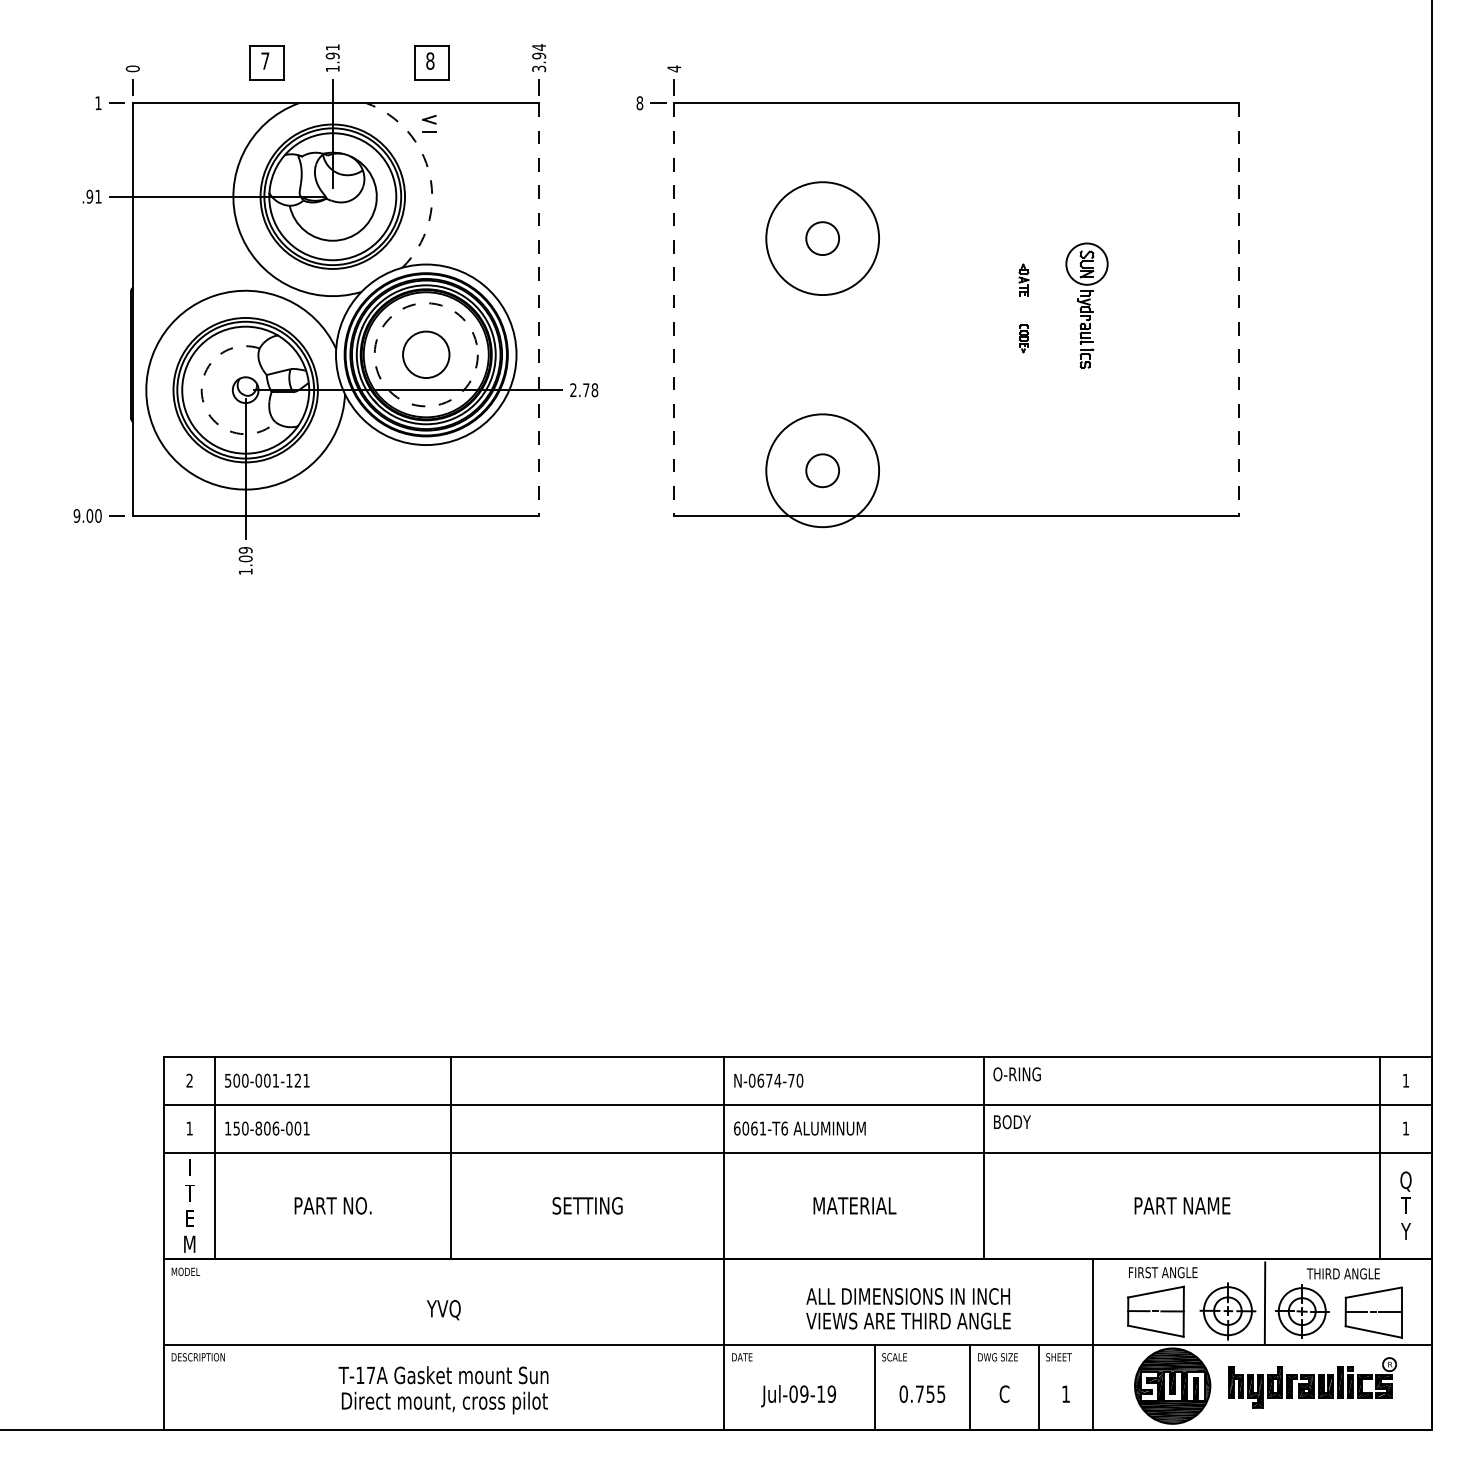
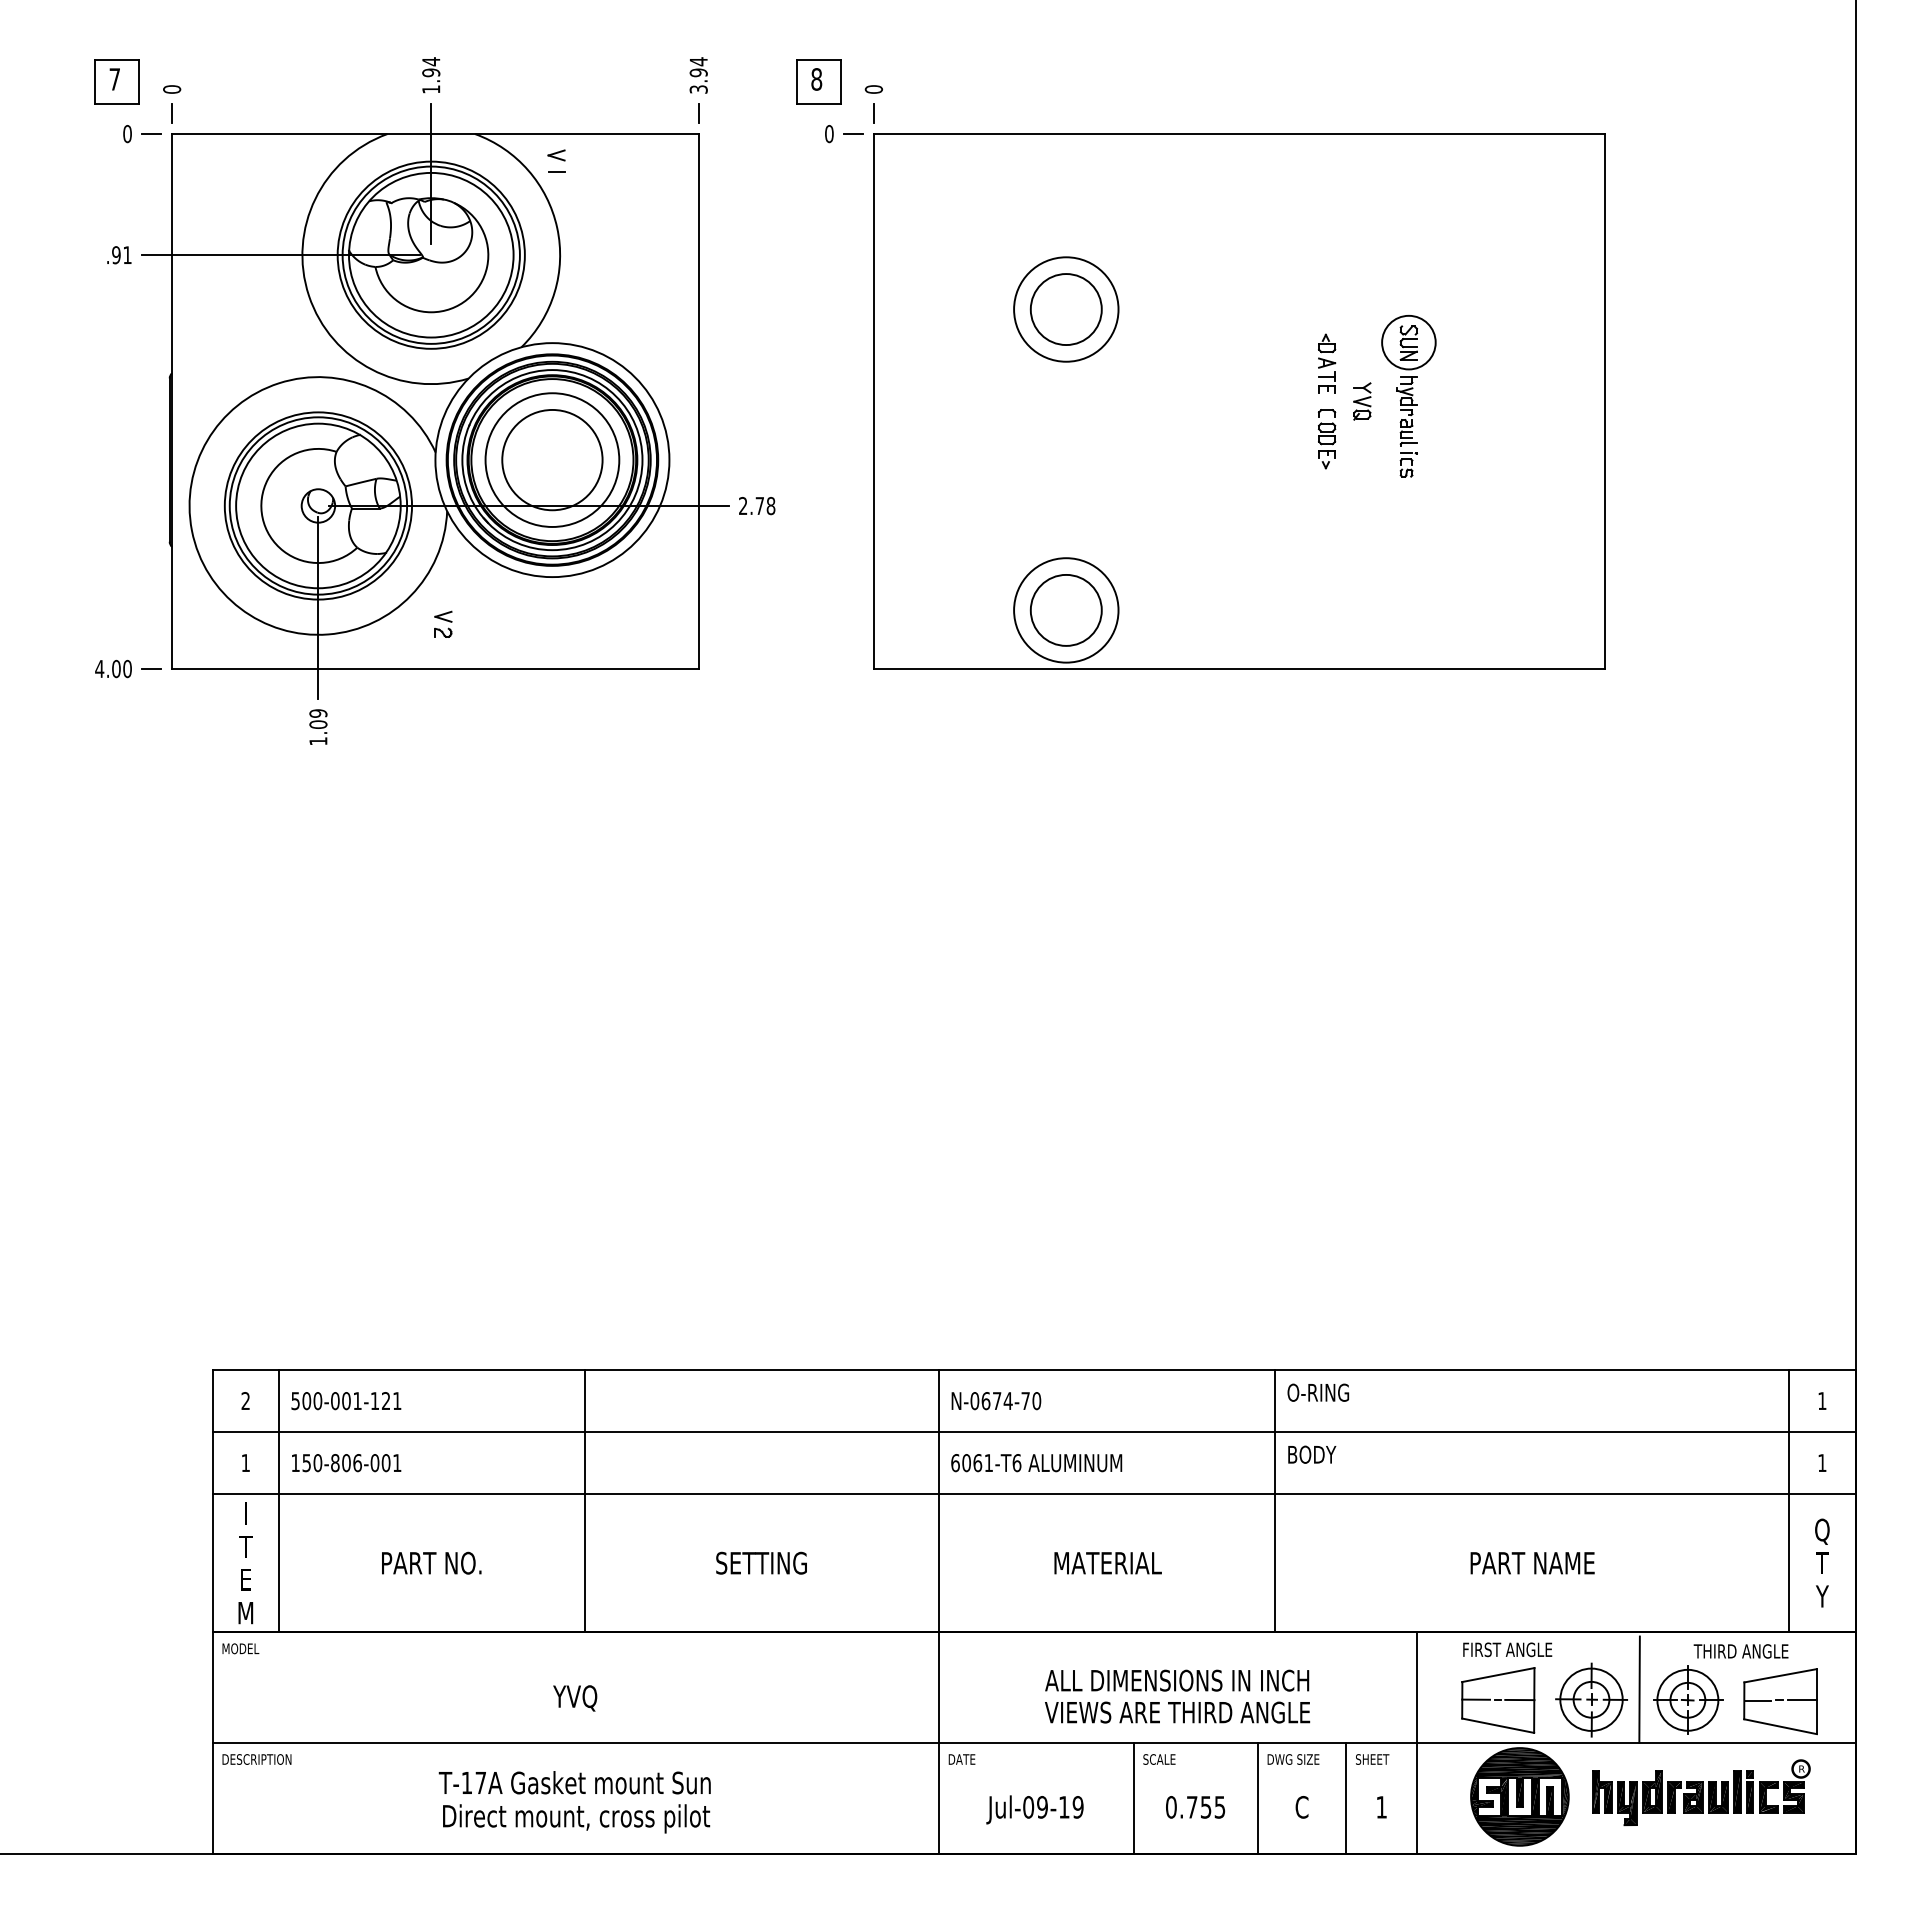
text: (332, 47) -> (431, 61), 1.91 -> 1.94
part: (266, 62) -> (116, 81), moved
part: (431, 62) -> (818, 81), moved
text: (673, 68) -> (873, 89), 4 -> 0
text: (640, 102) -> (829, 133), 8 -> 0
text: (98, 103) -> (127, 134), 1 -> 0
arc: (430, 175) -> (557, 227), dashed -> solid
circle: (822, 238) -> (1065, 309), size x1.67
circle: (822, 238) -> (1066, 309), size x0.71
part: (1024, 280) -> (1327, 363), size x1.43
part: (1051, 309) -> (1362, 401), added
line: (538, 310) -> (698, 402), dashed -> solid
line: (674, 310) -> (874, 402), dashed -> solid
line: (1238, 310) -> (1605, 402), dashed -> solid
part: (1024, 338) -> (1327, 439), size x1.67
circle: (426, 354) -> (552, 459), dashed -> solid
circle: (426, 354) -> (552, 459), size x1.67
arc: (202, 399) -> (262, 518), dashed -> solid
circle: (822, 470) -> (1065, 609), size x1.67
circle: (822, 470) -> (1066, 610), size x0.71
part: (342, 480) -> (443, 623), added
text: (76, 515) -> (99, 668), 9.00 -> 4.00

